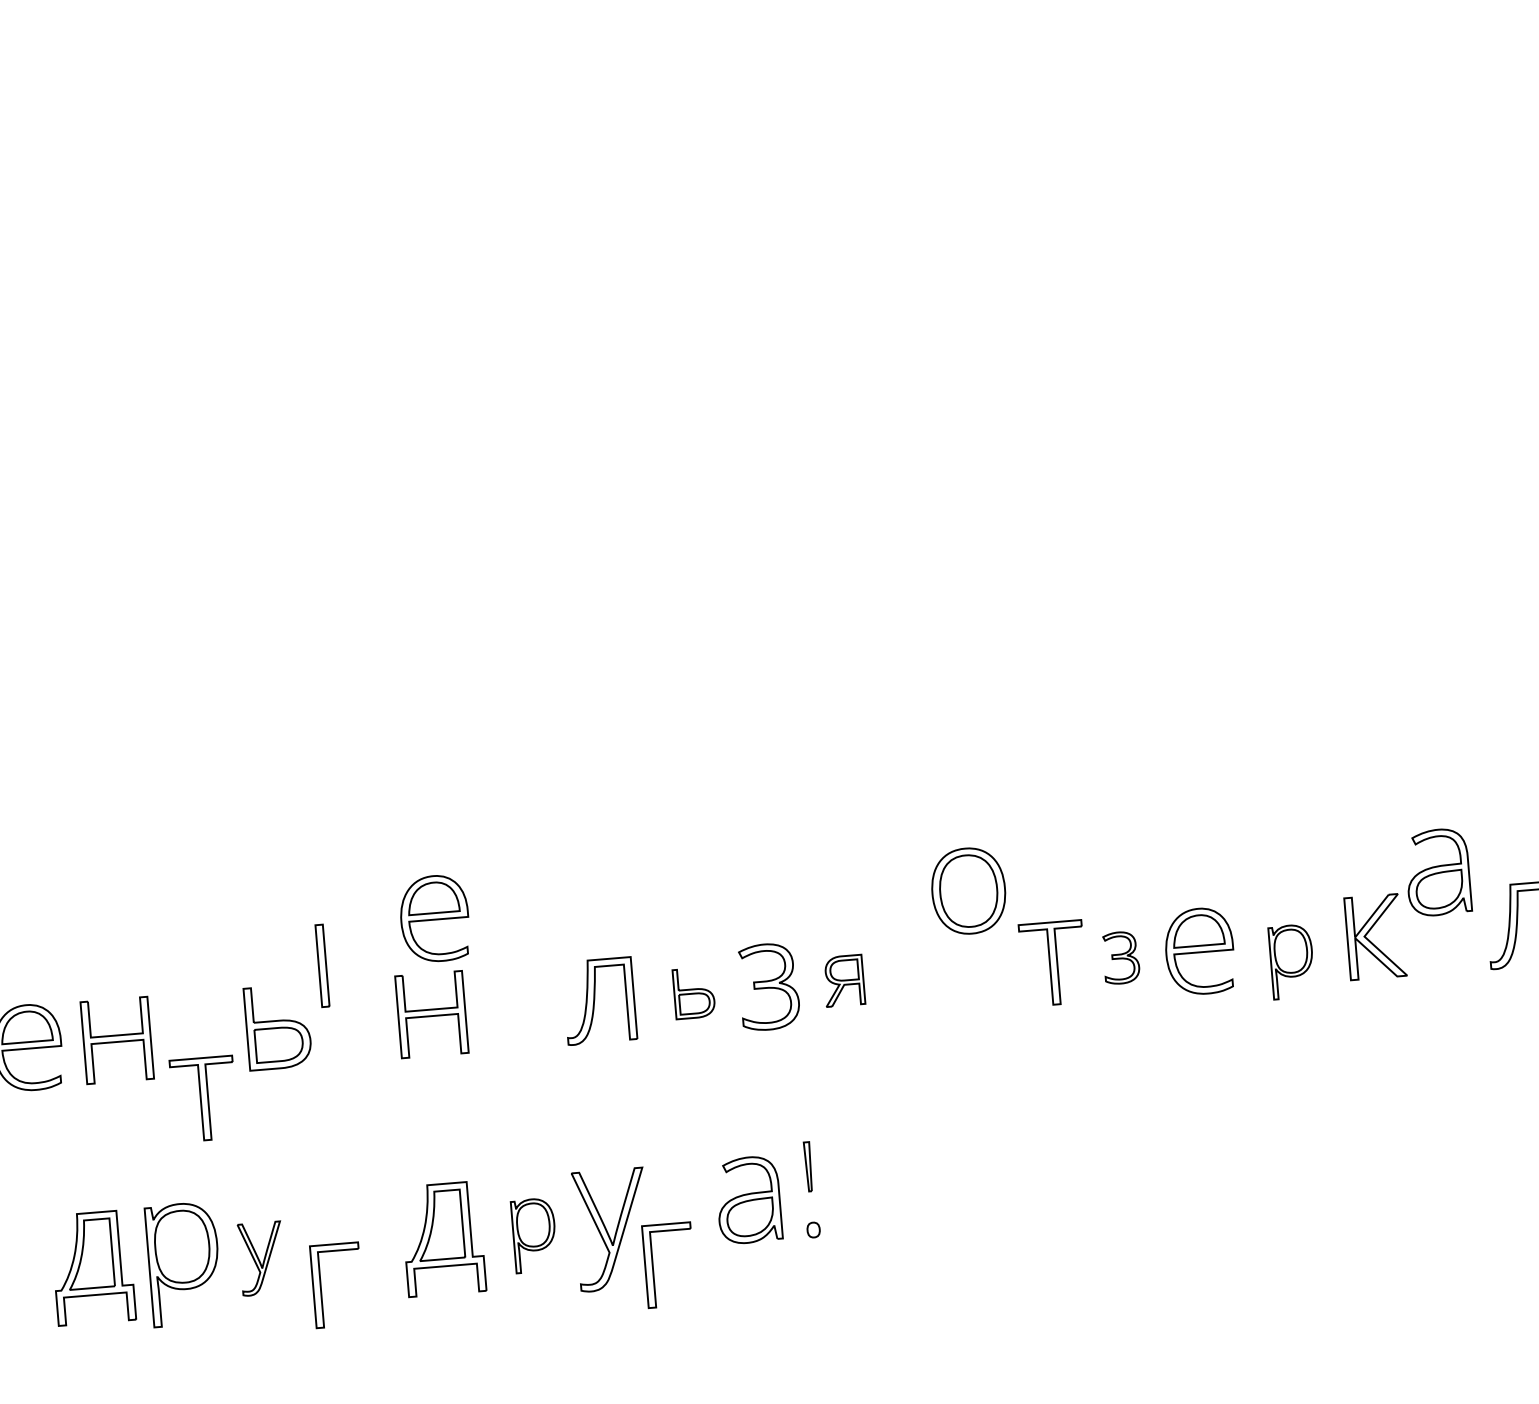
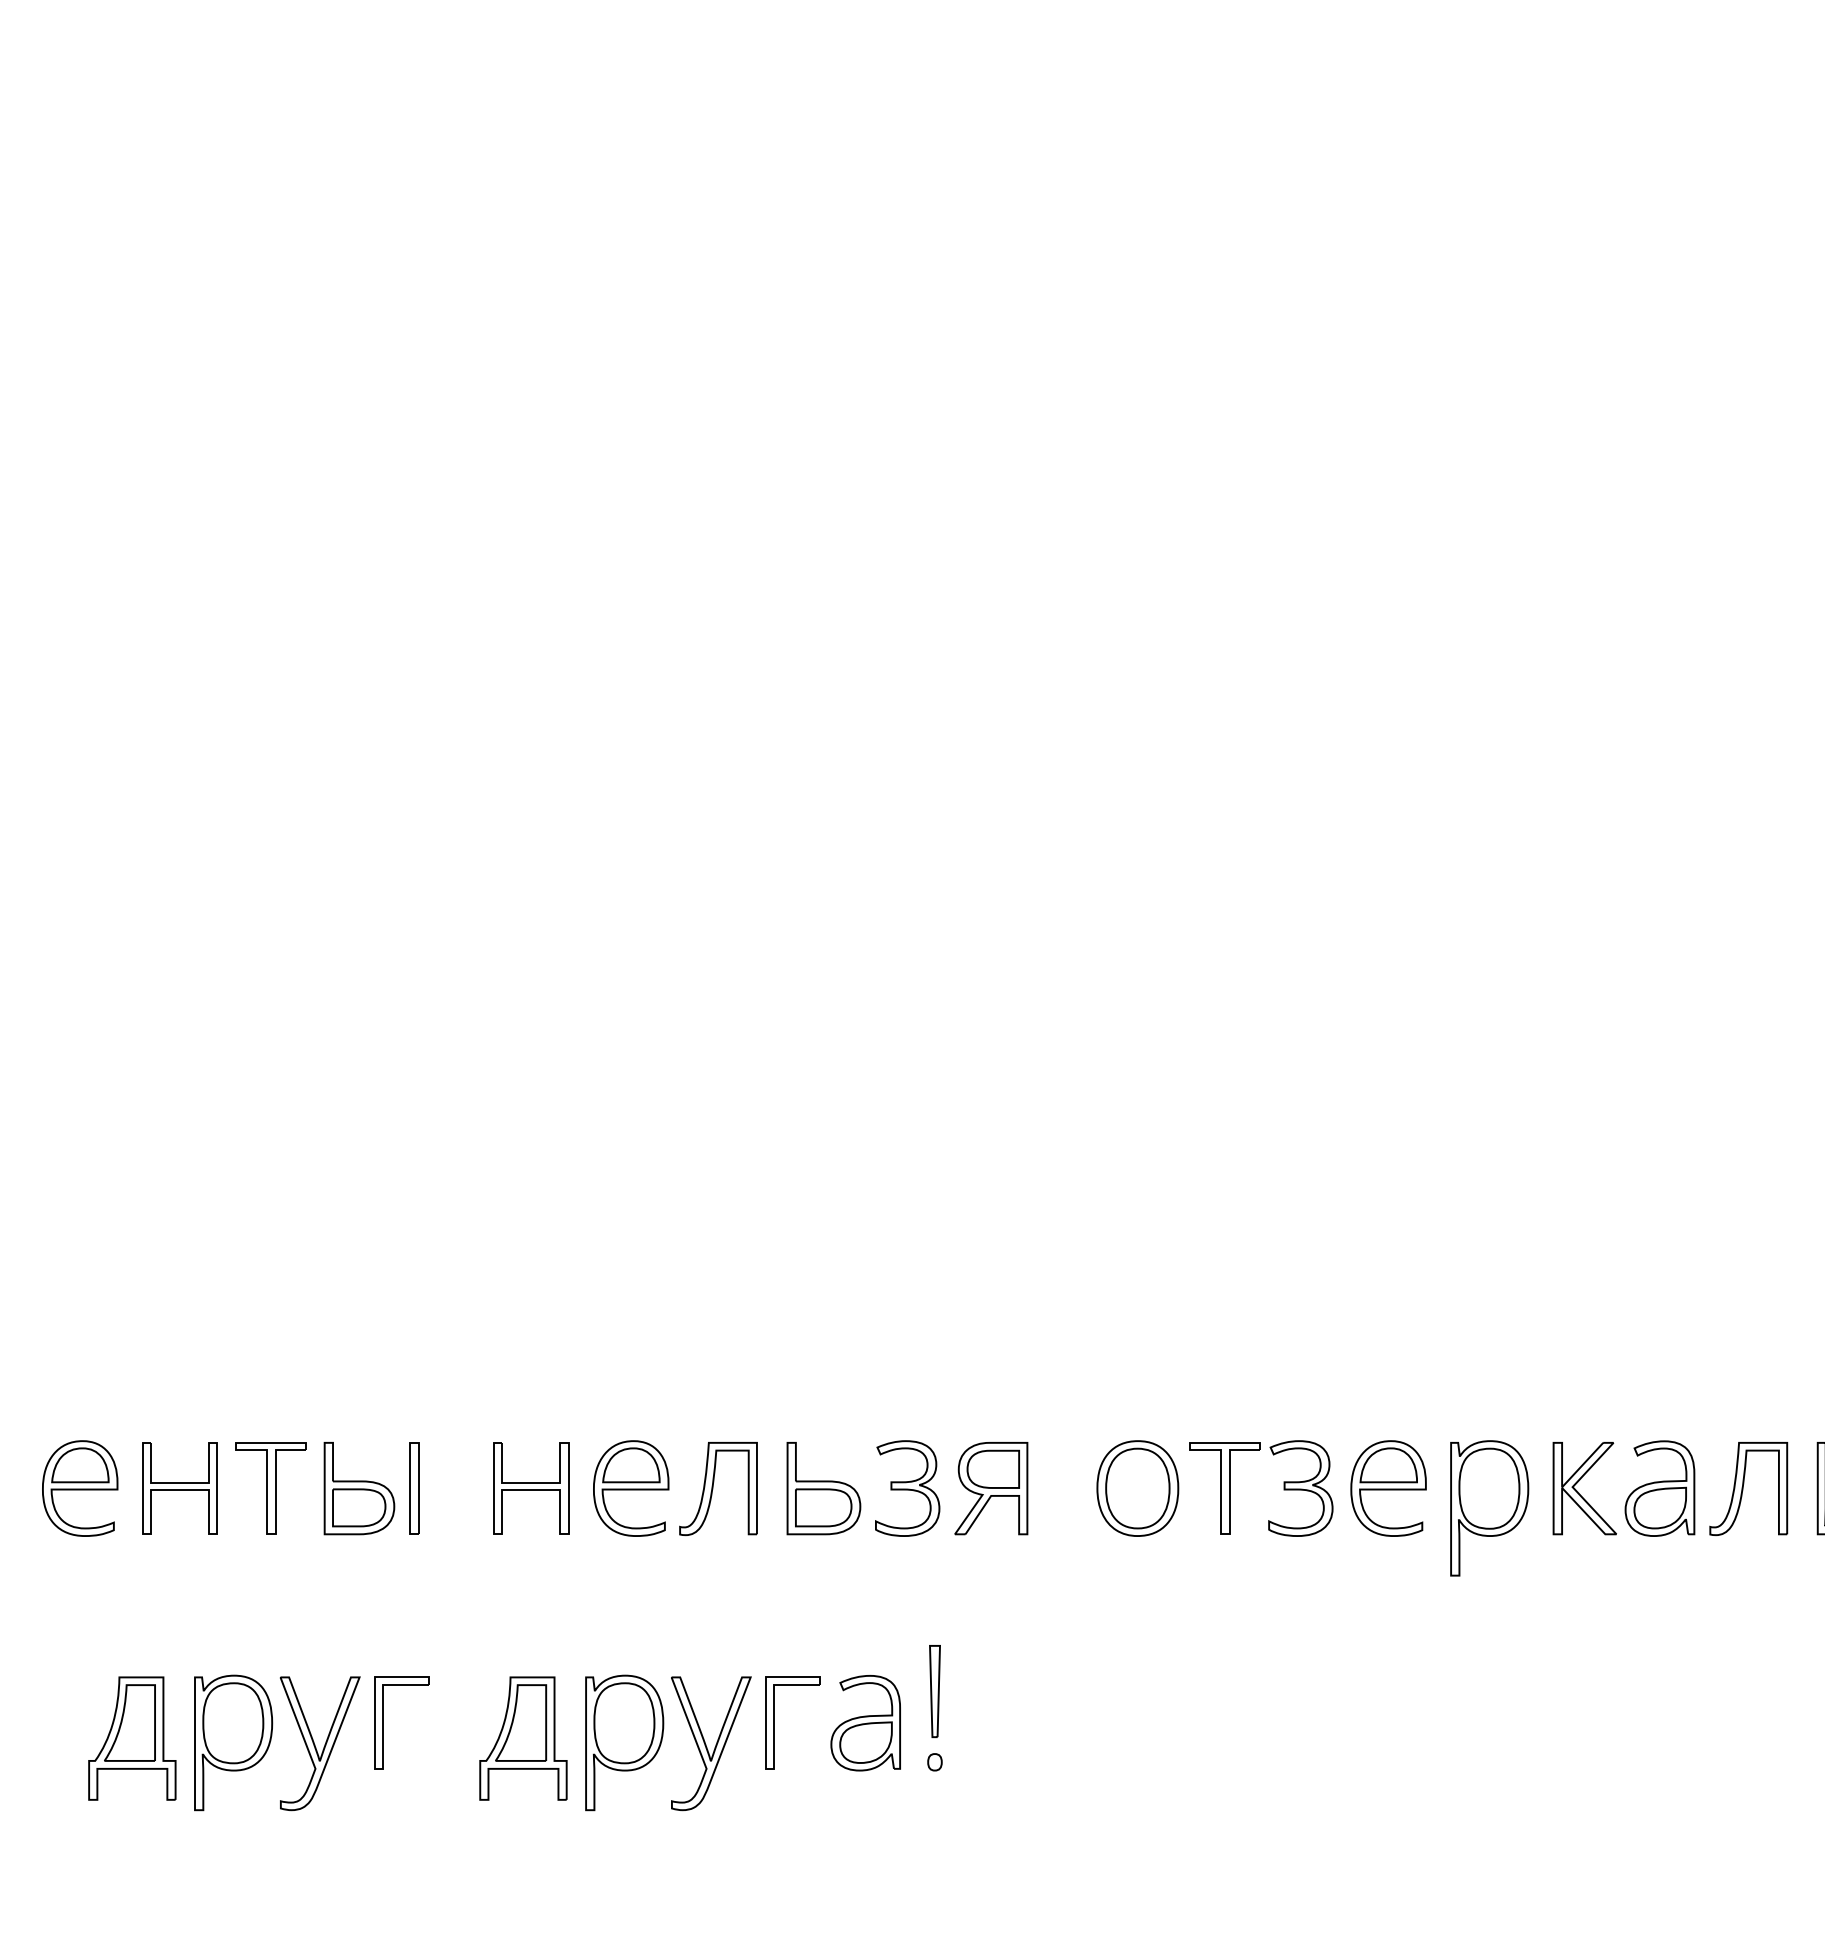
part: (1437, 872) -> (1659, 1488), moved
part: (968, 891) -> (1137, 1488), moved
part: (435, 918) -> (631, 1488), moved
part: (1120, 957) -> (1300, 1488), size x1.67
part: (1291, 961) -> (1489, 1508), size x1.67
part: (322, 965) -> (414, 1488), moved
part: (844, 980) -> (991, 1488), size x1.67
part: (693, 993) -> (823, 1488), size x1.67
part: (203, 1099) -> (270, 1488), moved
part: (808, 1166) -> (934, 1691), size x1.67
part: (534, 1235) -> (624, 1742), size x1.67
part: (261, 1258) -> (320, 1743), size x1.67
part: (652, 1265) -> (774, 1722), moved
part: (320, 1286) -> (383, 1722), moved

